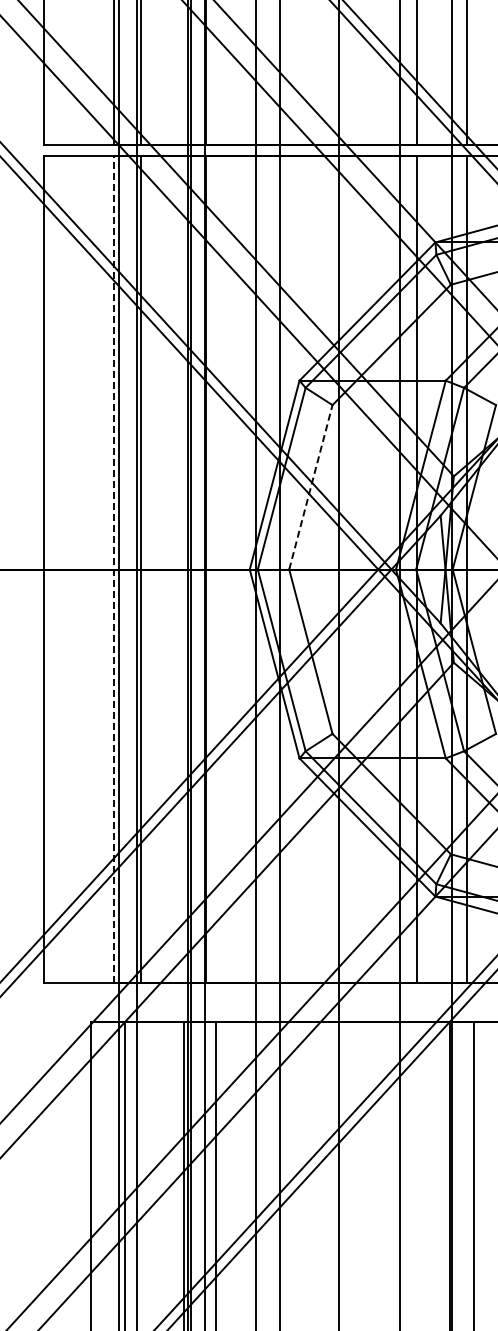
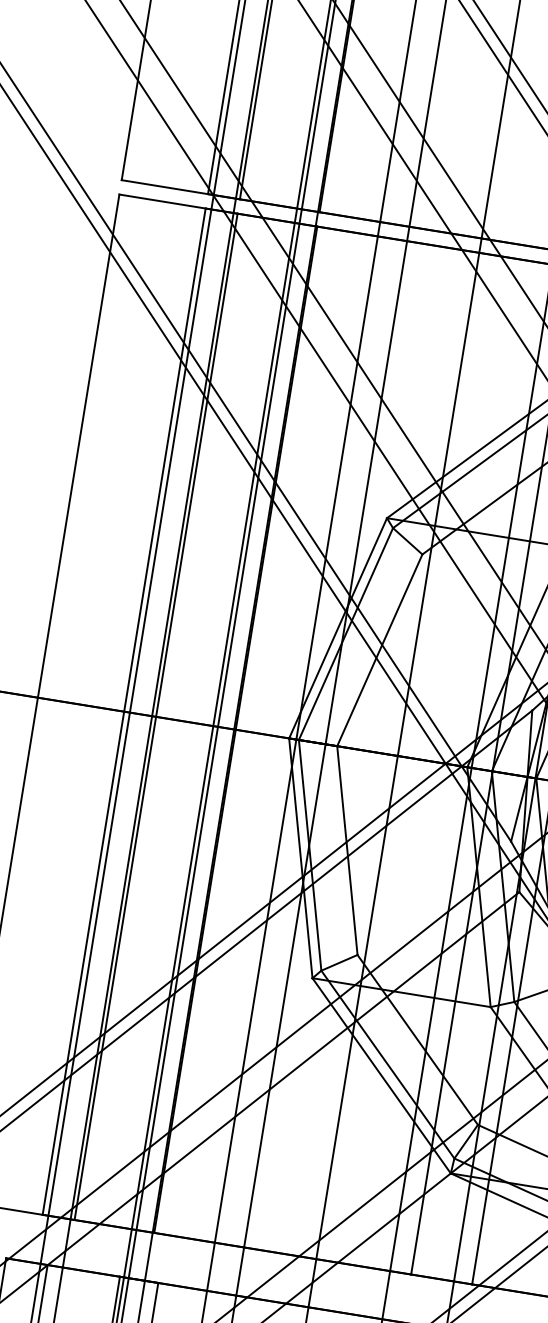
line: (311, 486) -> (380, 649), dashed -> solid
line: (114, 569) -> (124, 711), dashed -> solid

